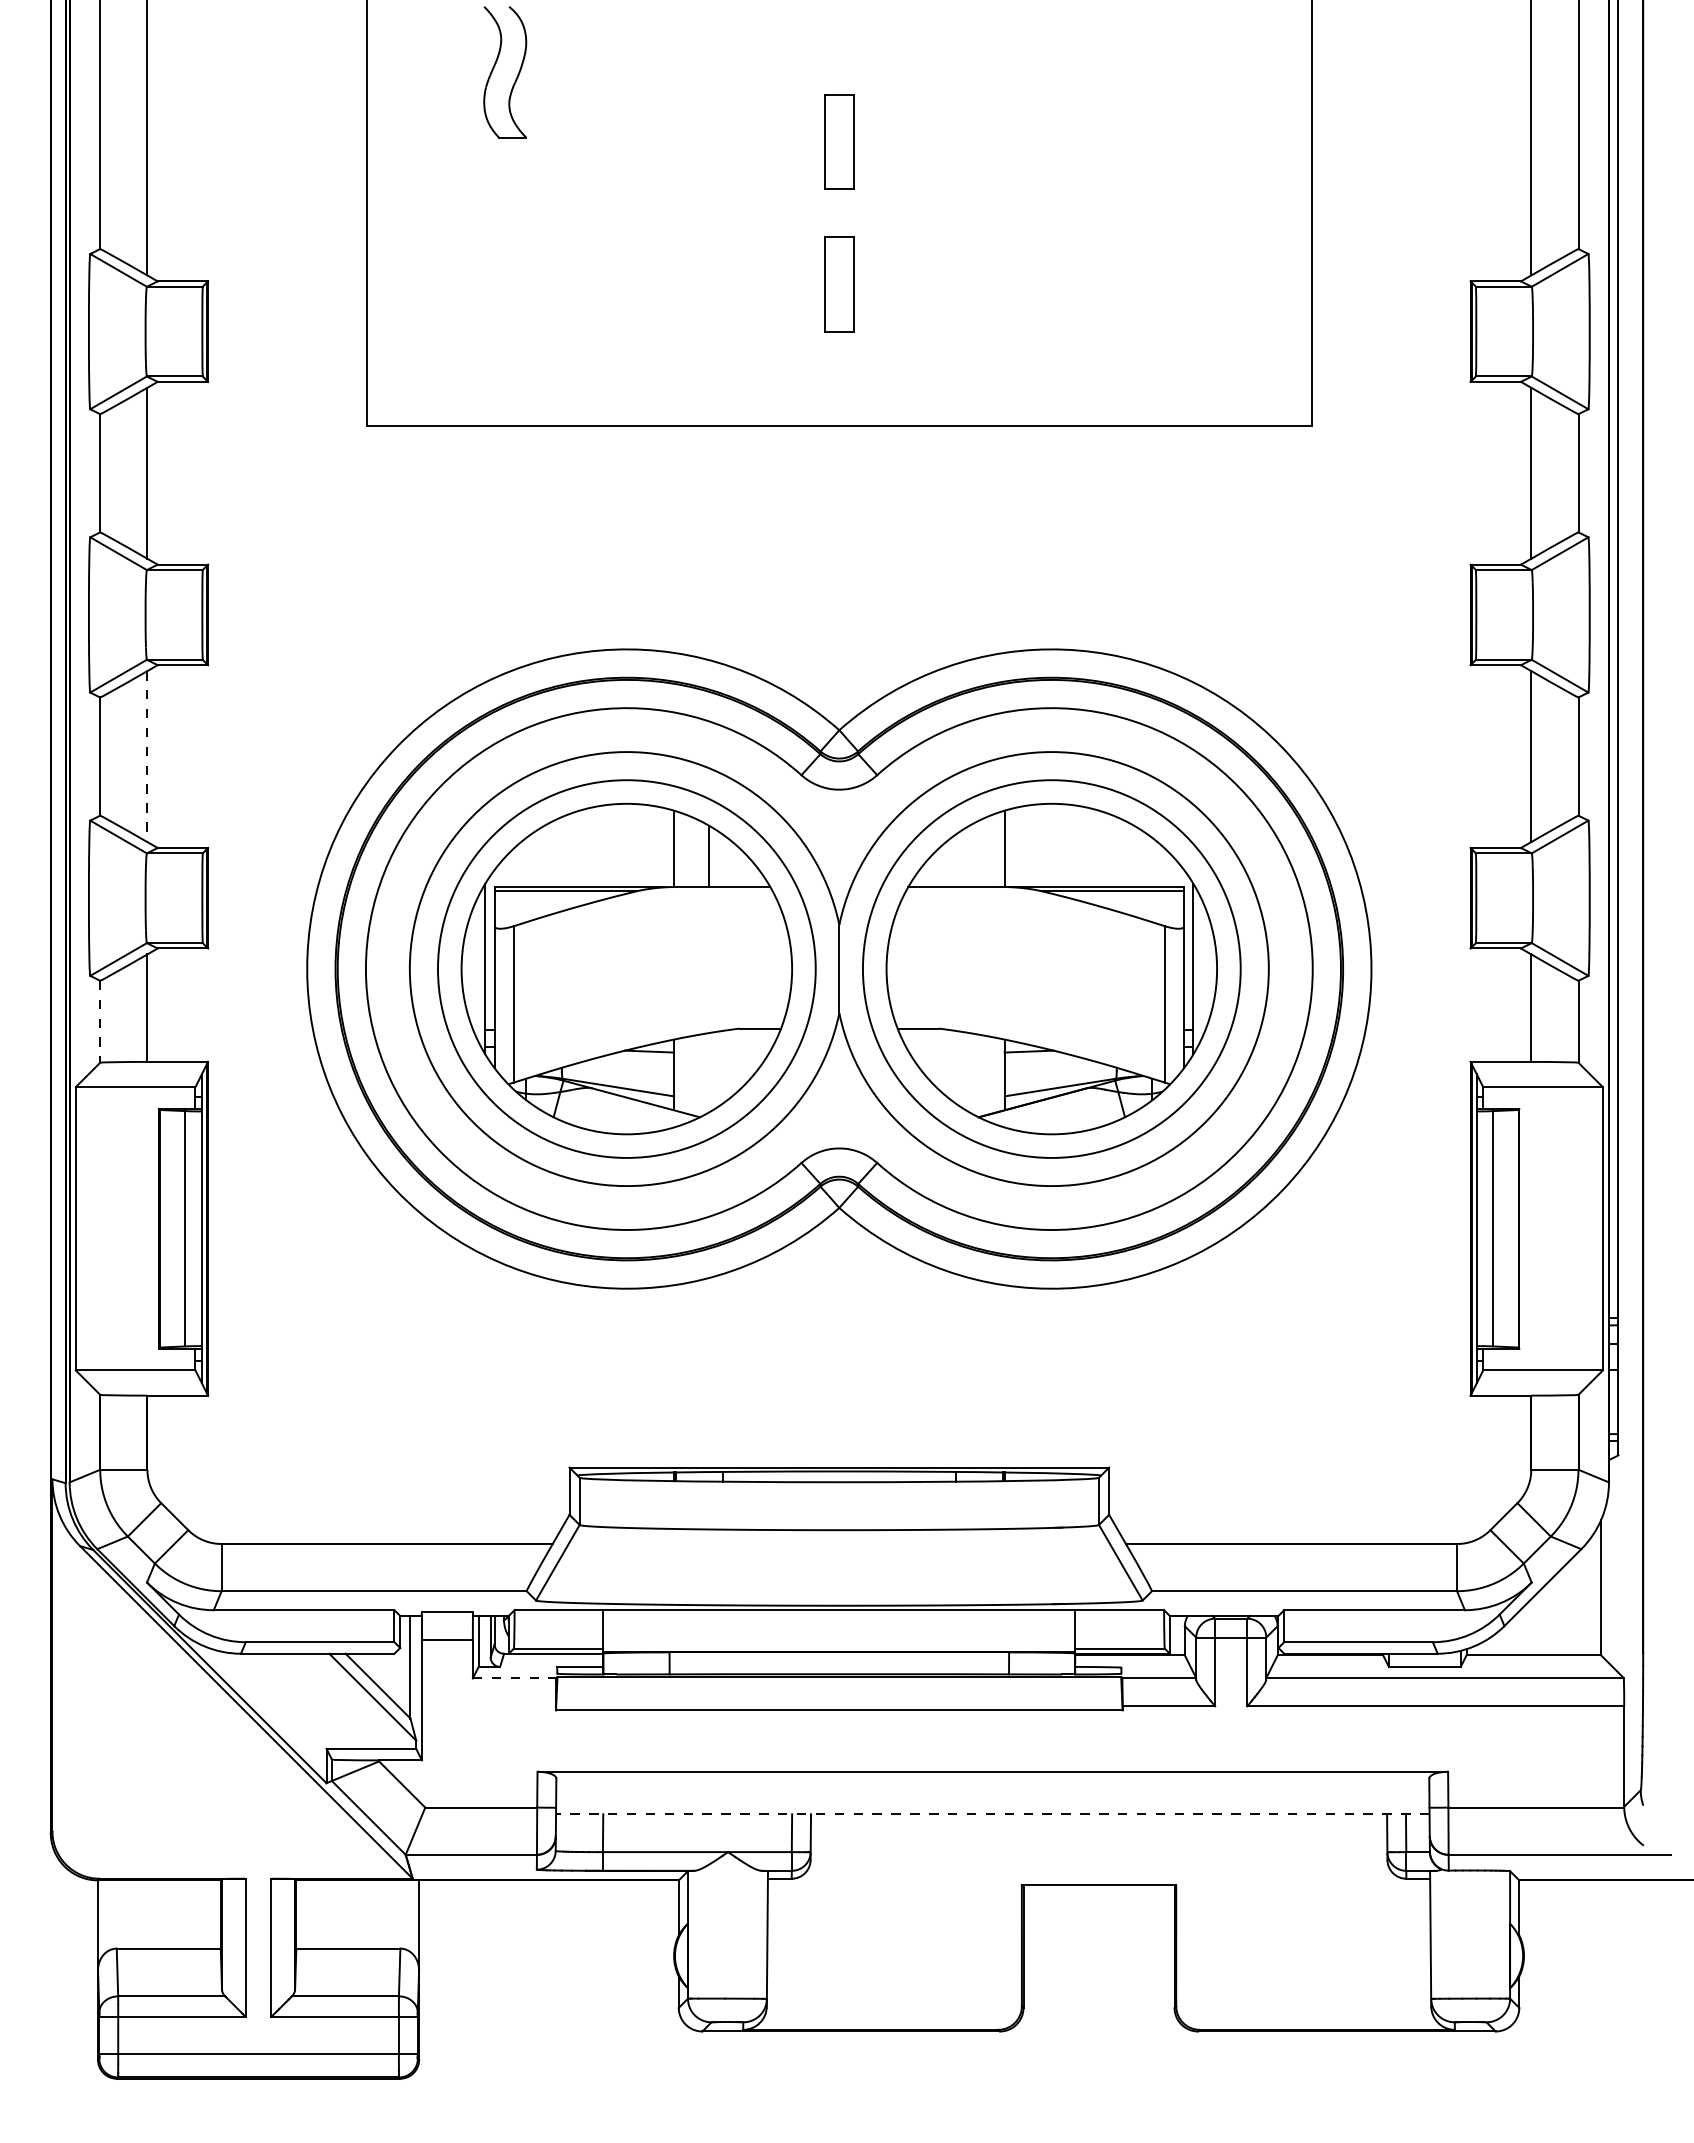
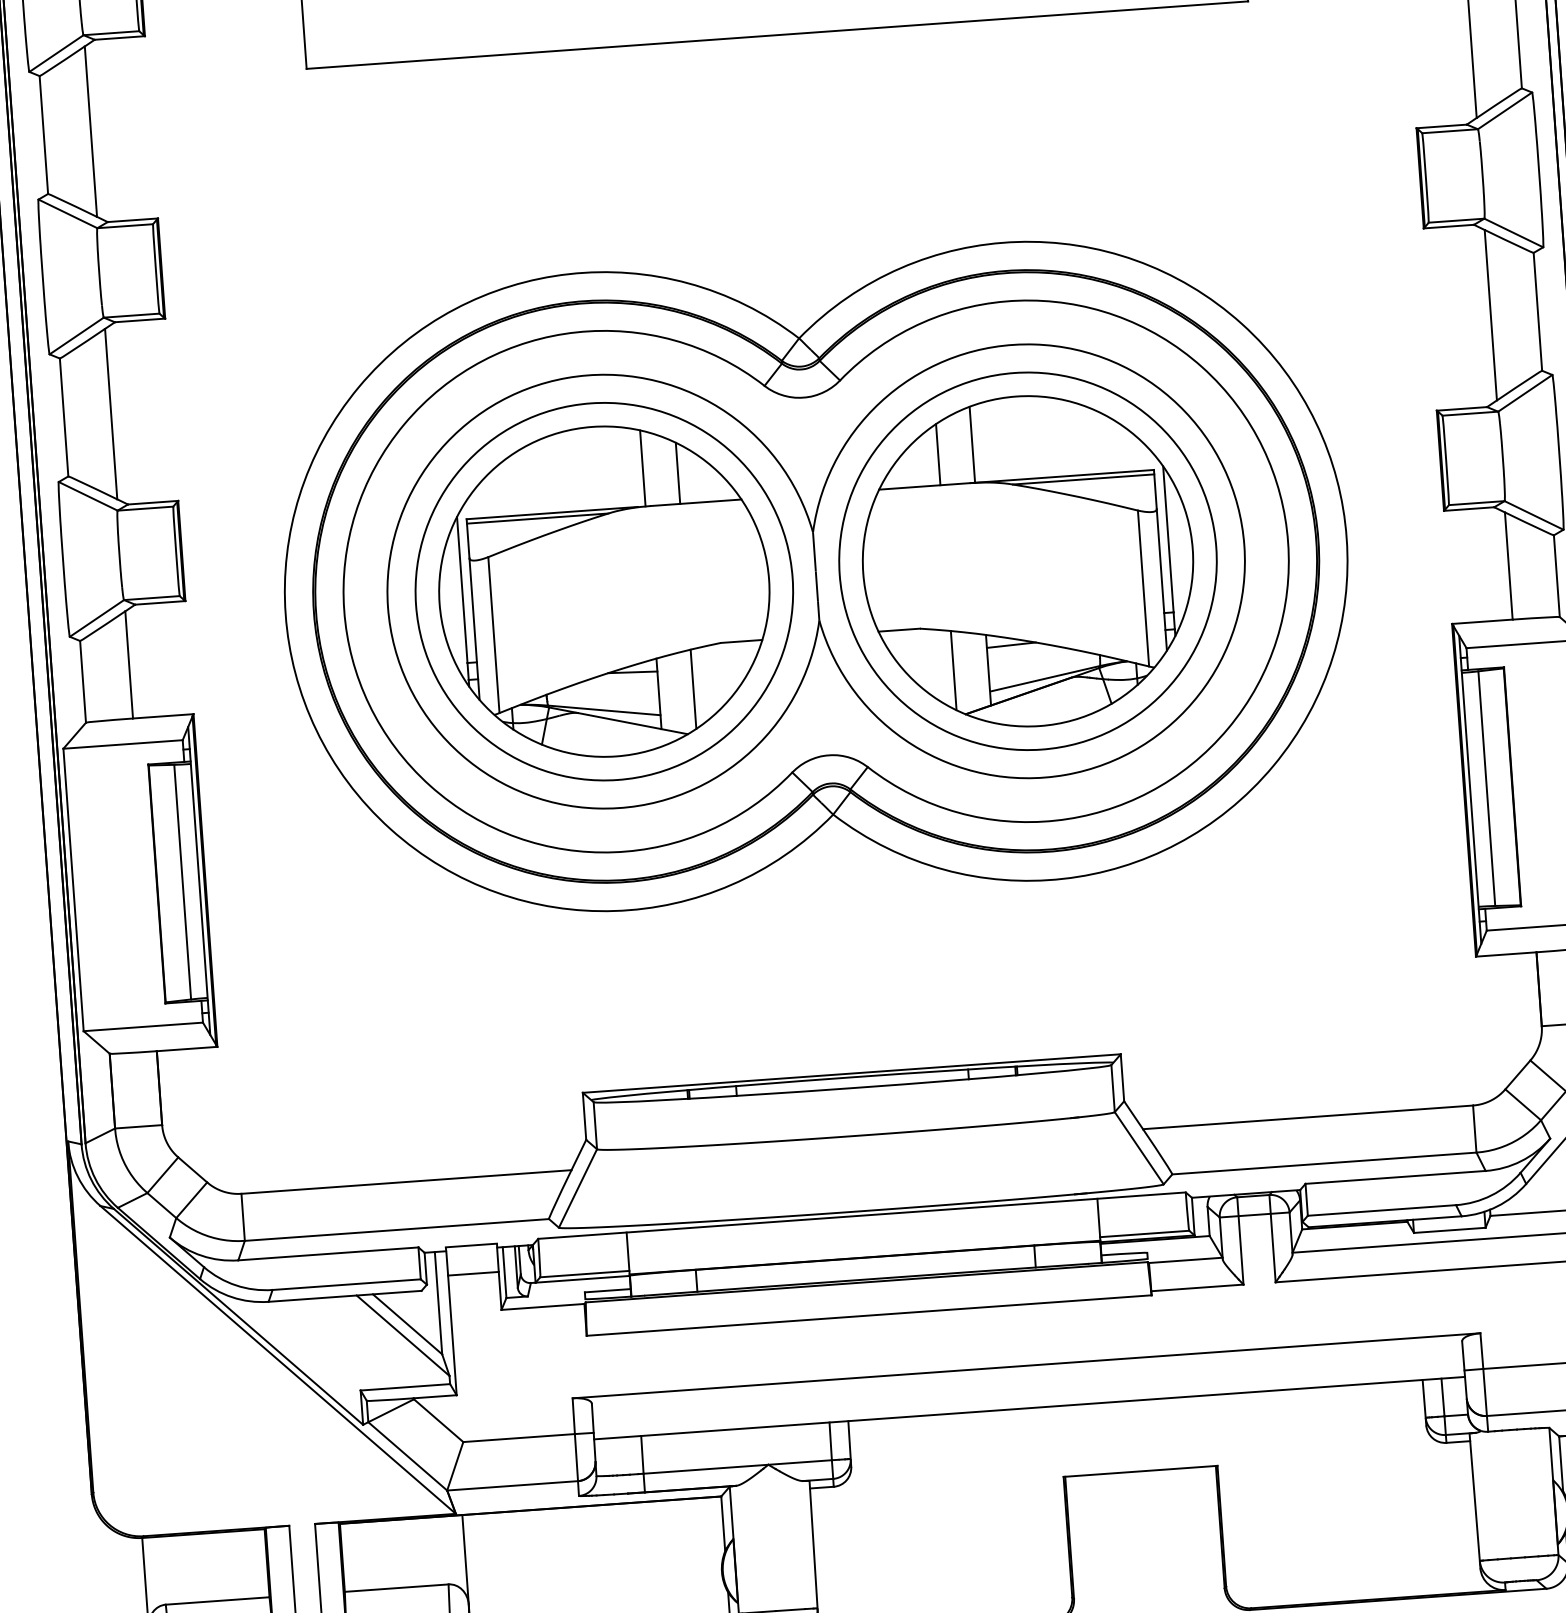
line: (147, 757) -> (111, 415), dashed -> solid
line: (969, 855) -> (937, 453), added
line: (100, 1021) -> (83, 681), dashed -> solid
line: (708, 1072) -> (693, 688), added
line: (969, 1072) -> (953, 670), added
line: (514, 1678) -> (543, 1306), dashed -> solid
line: (992, 1814) -> (1029, 1408), dashed -> solid

